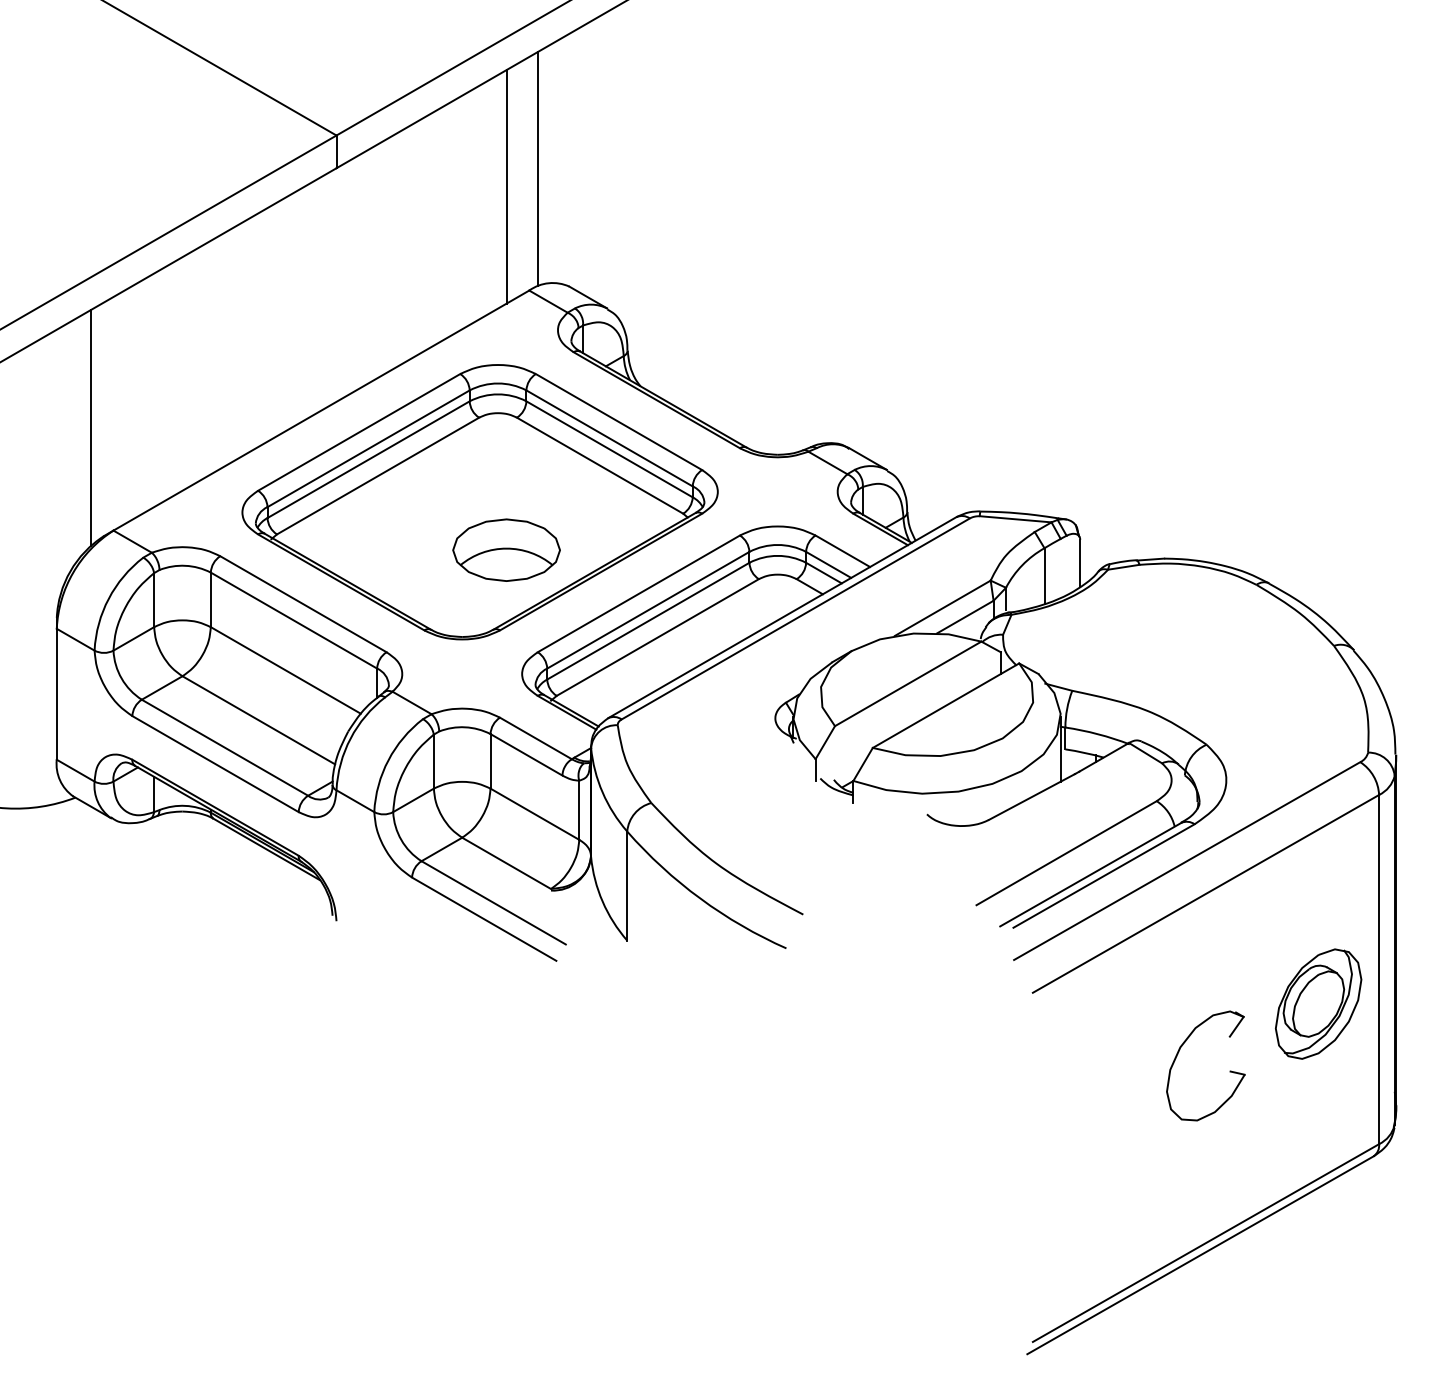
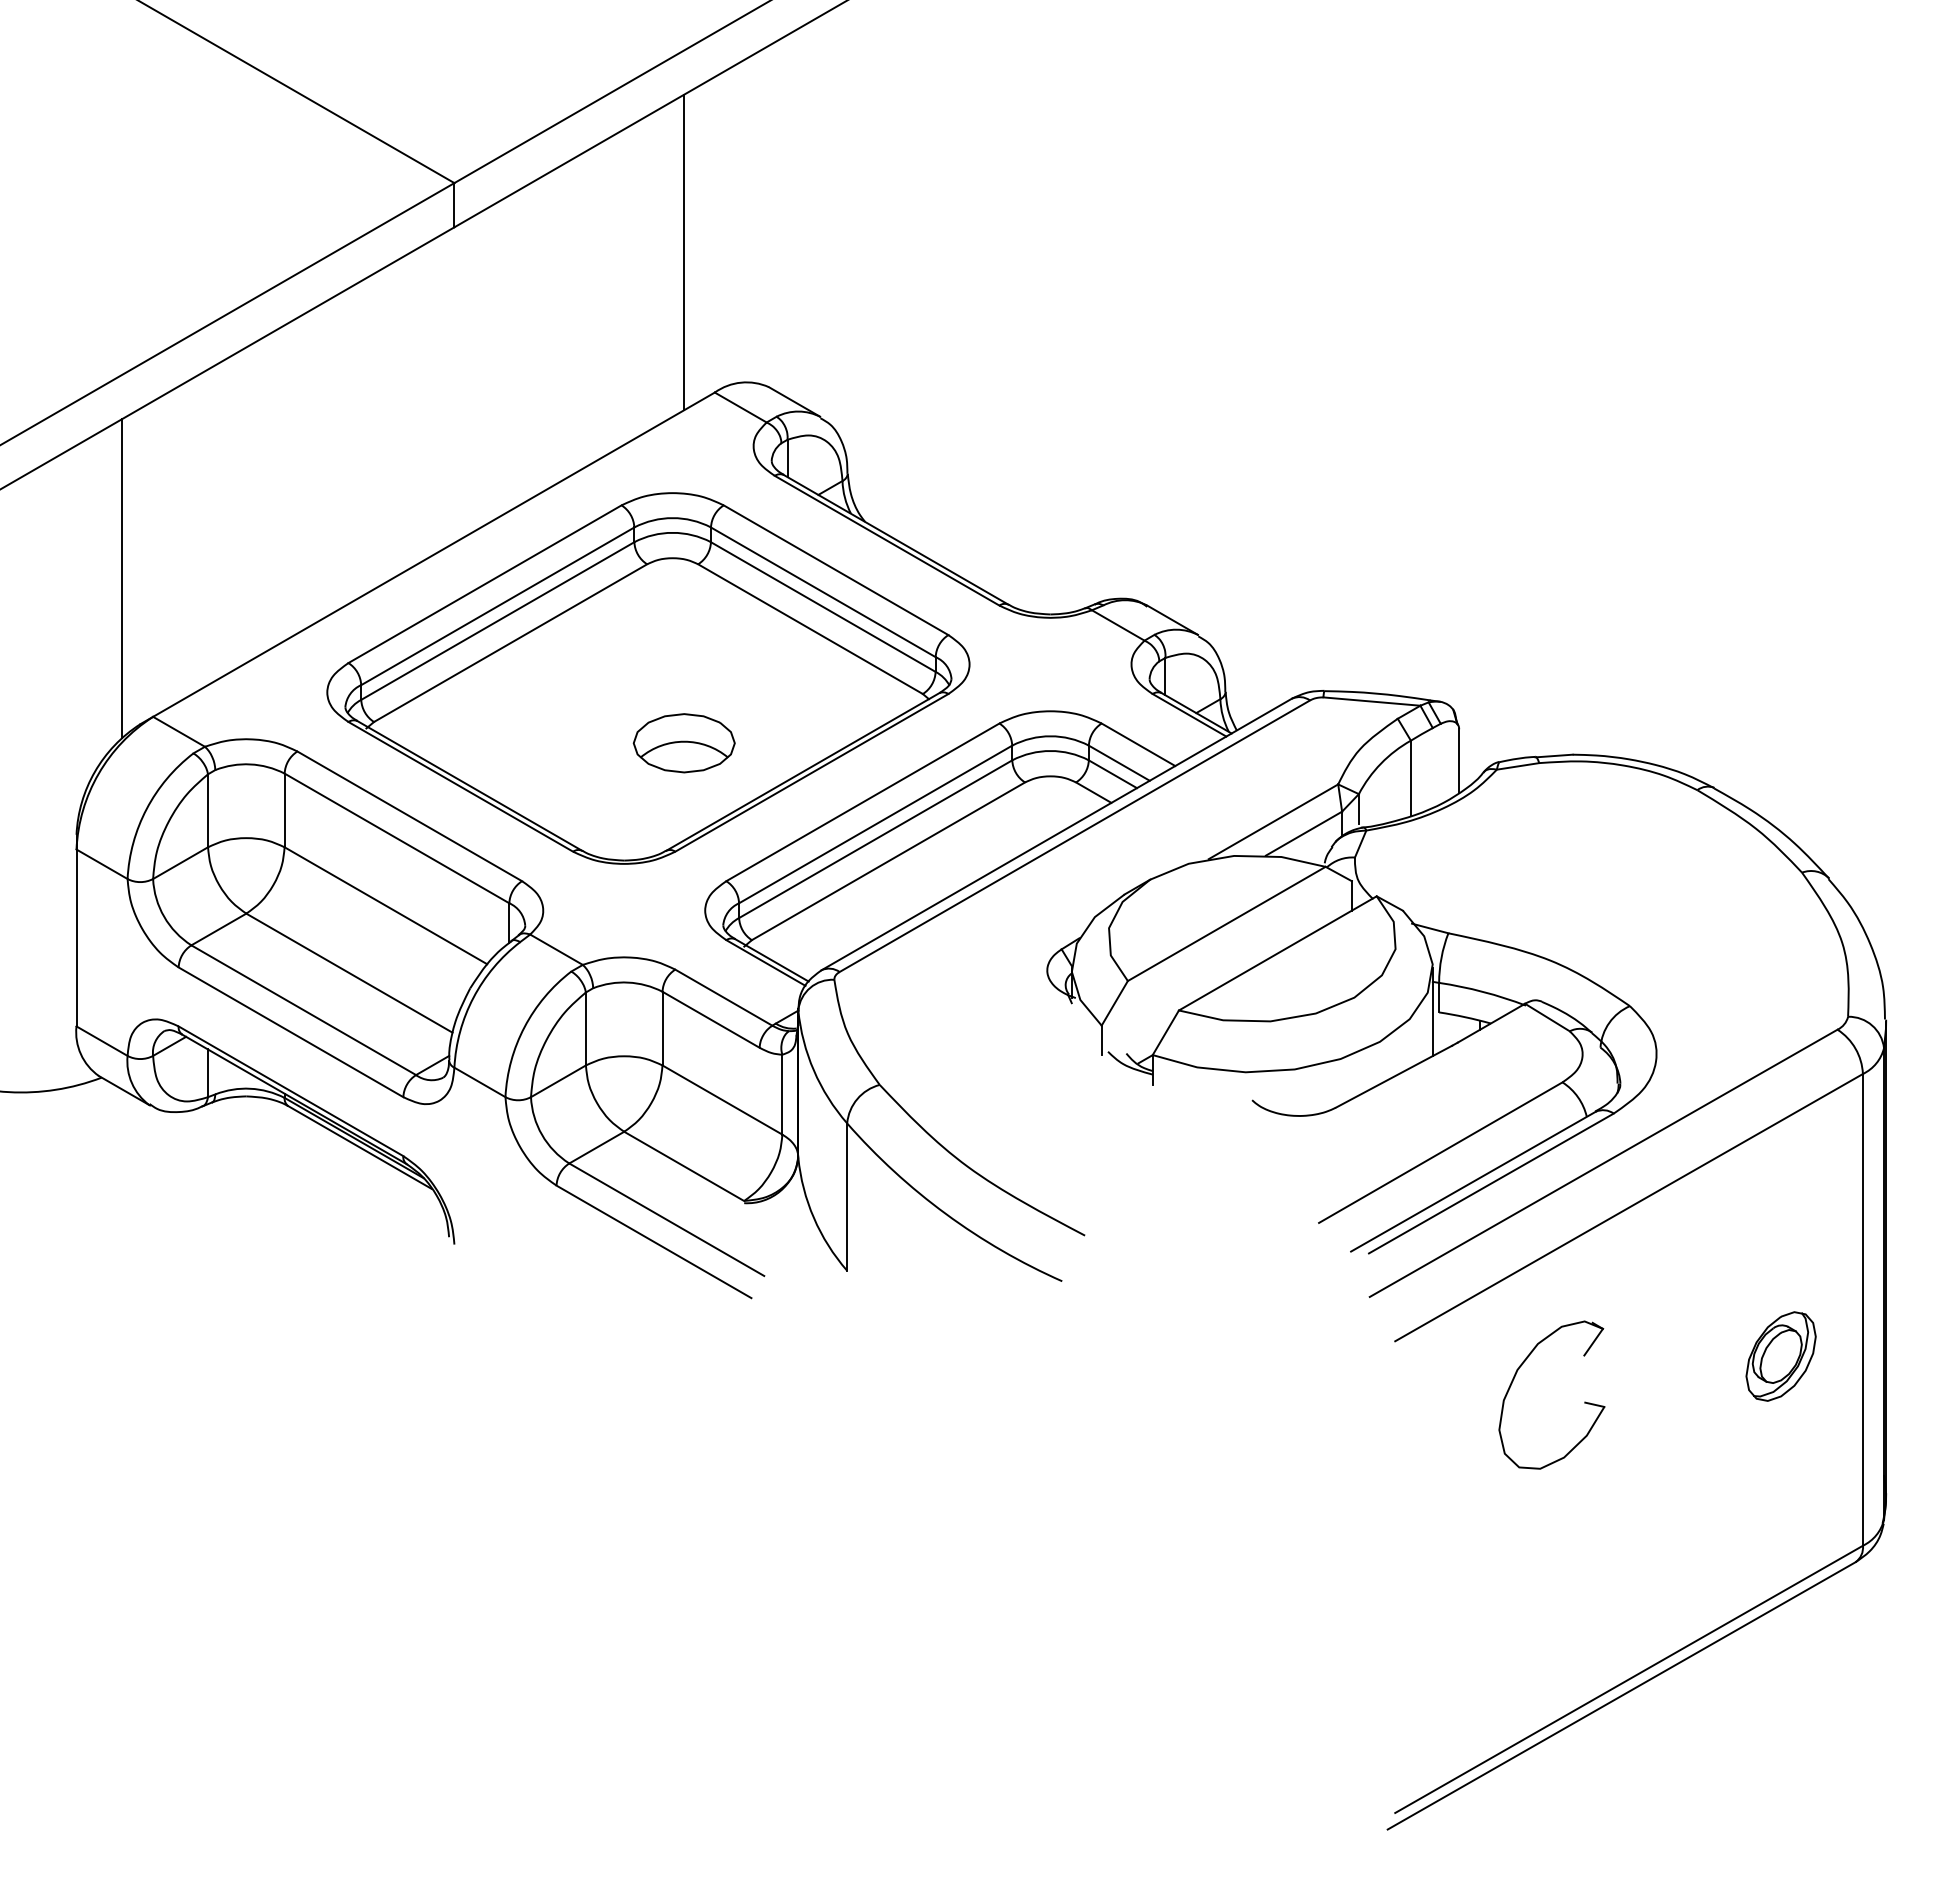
line: (537, 169) -> (726, 228), removed
part: (506, 549) -> (684, 742), size x0.7
part: (1318, 1004) -> (1780, 1356), size x0.6
part: (1229, 1070) -> (1584, 1401), moved

